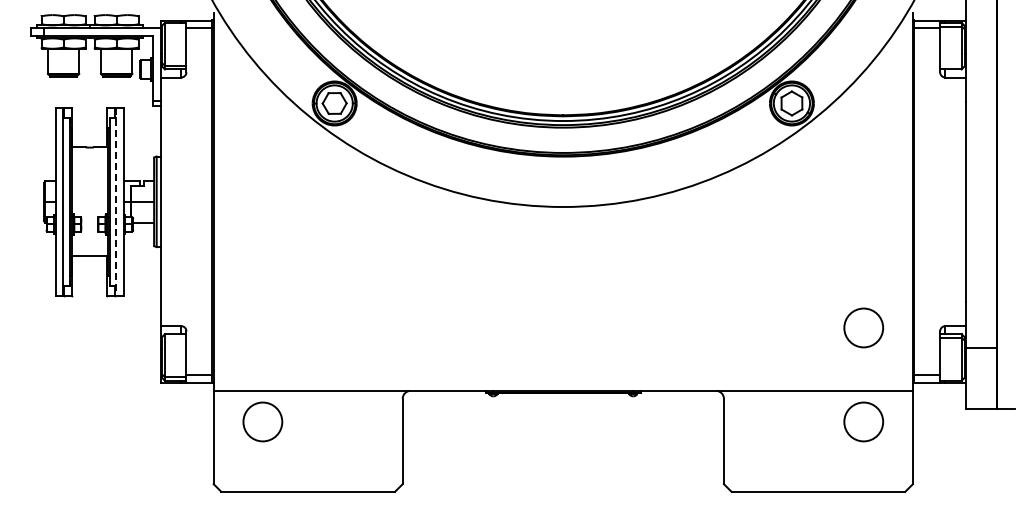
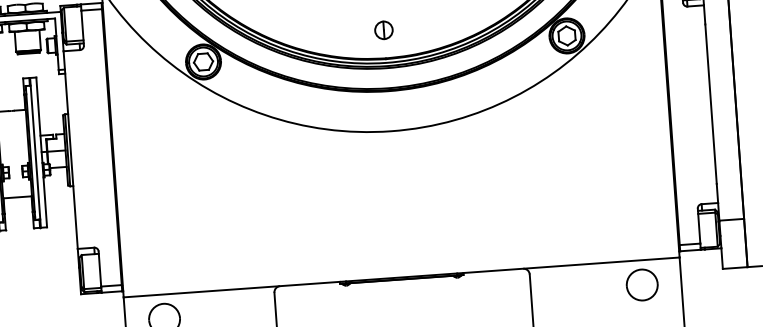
part: (563, 79) -> (384, 29), added
line: (116, 202) -> (35, 153), dashed -> solid
part: (863, 327) -> (636, 209), removed

